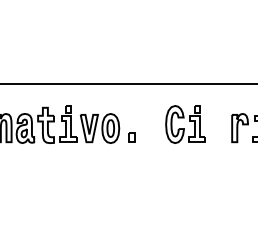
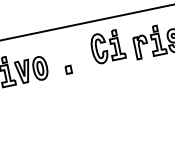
part: (185, 124) -> (107, 47), moved
part: (131, 137) -> (68, 69), moved

